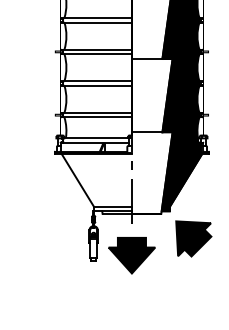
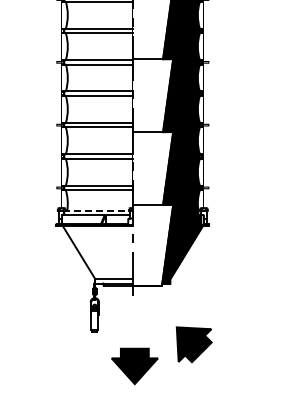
line: (95, 137) -> (96, 210), solid -> dashed
part: (193, 238) -> (193, 344), moved
part: (131, 255) -> (134, 366), moved

